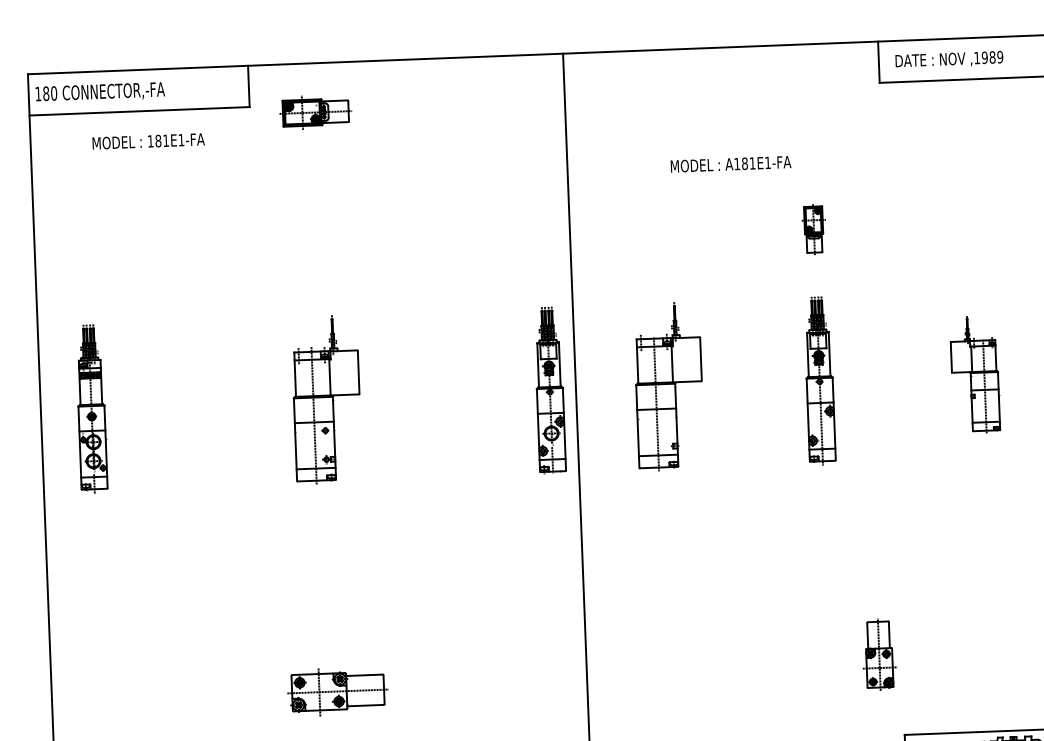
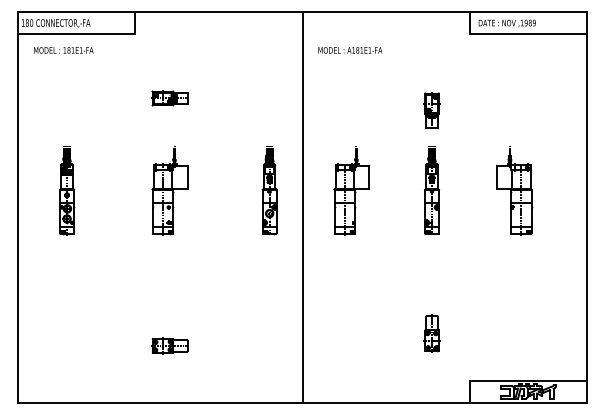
part: (314, 112) -> (169, 98), moved
text: (148, 141) -> (63, 50), moved
text: (731, 164) -> (350, 50), moved
part: (812, 229) -> (431, 110), size x1.43
part: (974, 373) -> (514, 190), size x1.43
part: (549, 390) -> (269, 190), moved
part: (92, 407) -> (67, 190), moved
part: (878, 654) -> (431, 333), moved
part: (336, 690) -> (169, 345), size x0.71

